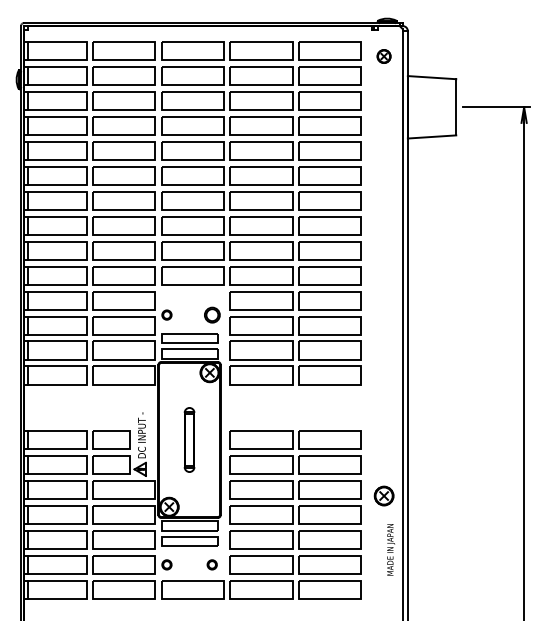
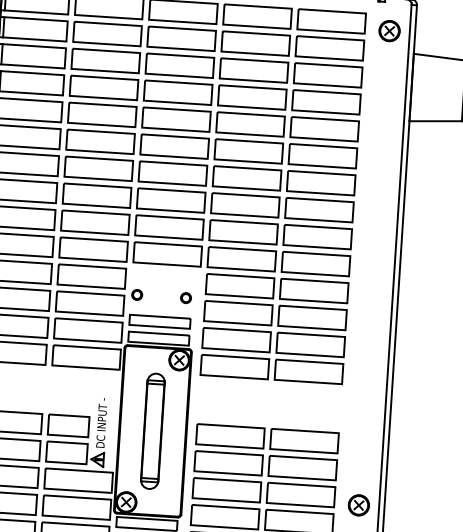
part: (383, 56) -> (388, 31), size x1.43
part: (211, 314) -> (185, 297), size x0.62
part: (189, 439) -> (152, 430), size x1.67

